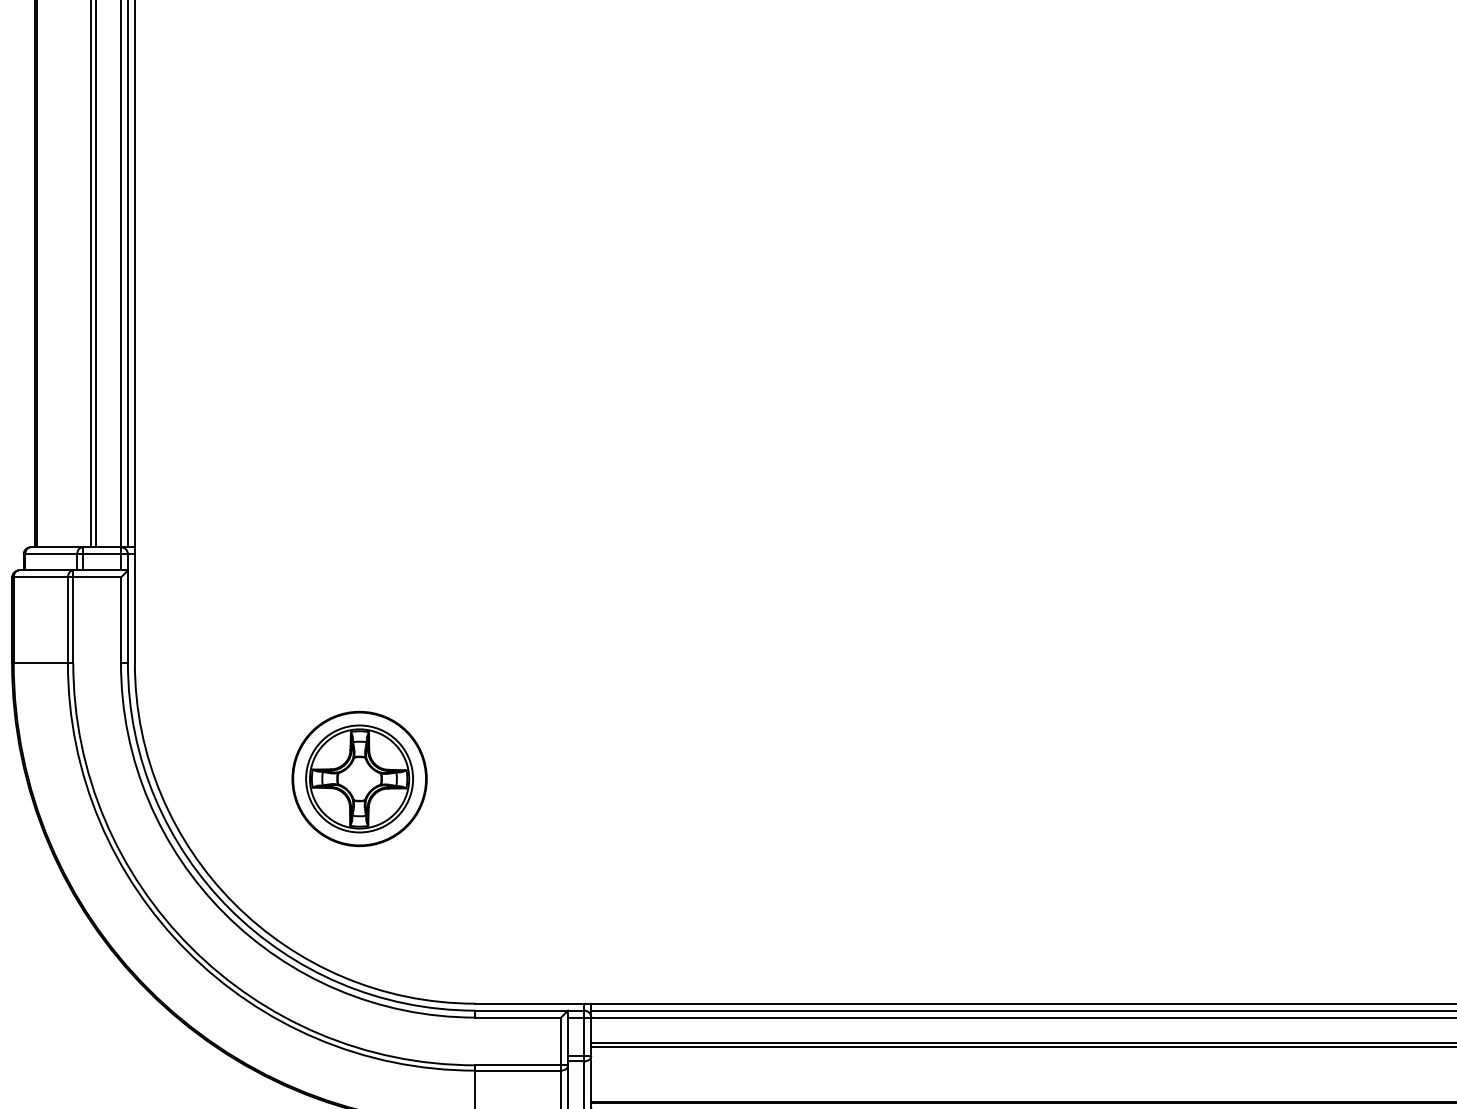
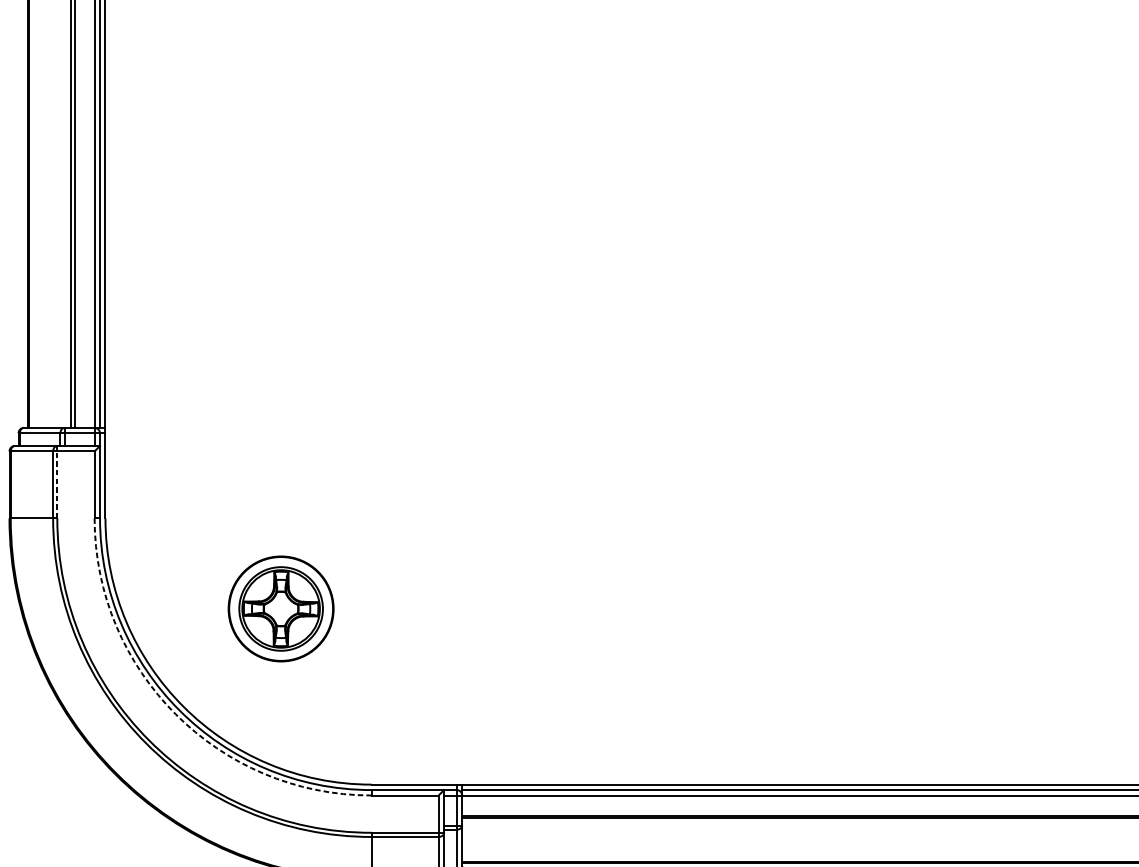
line: (73, 620) -> (57, 485), solid -> dashed
arc: (224, 913) -> (175, 714), solid -> dashed

